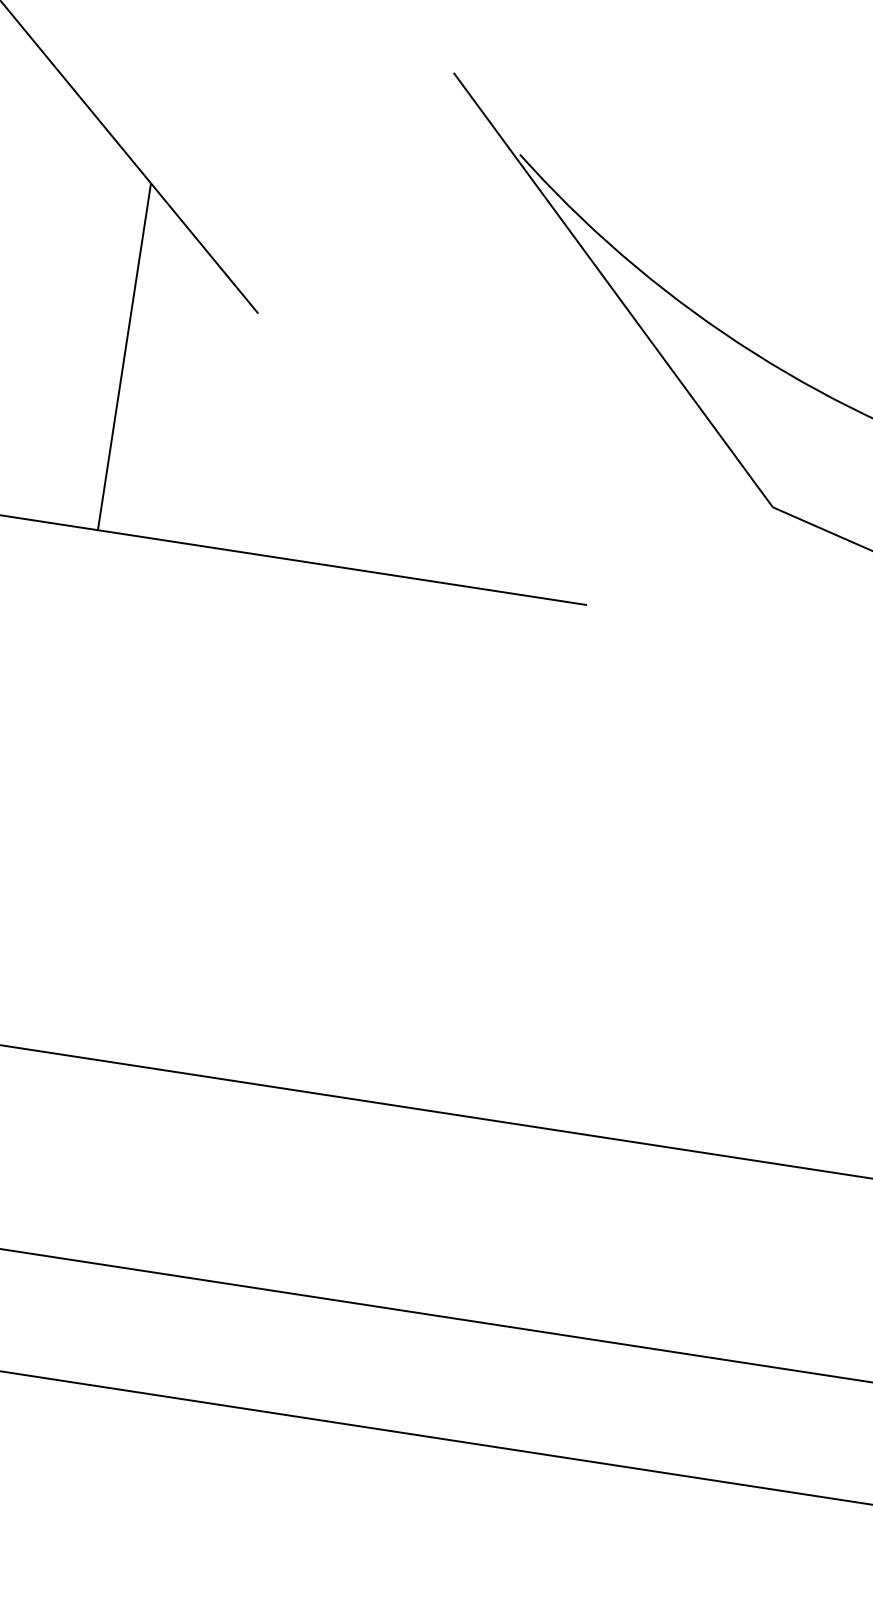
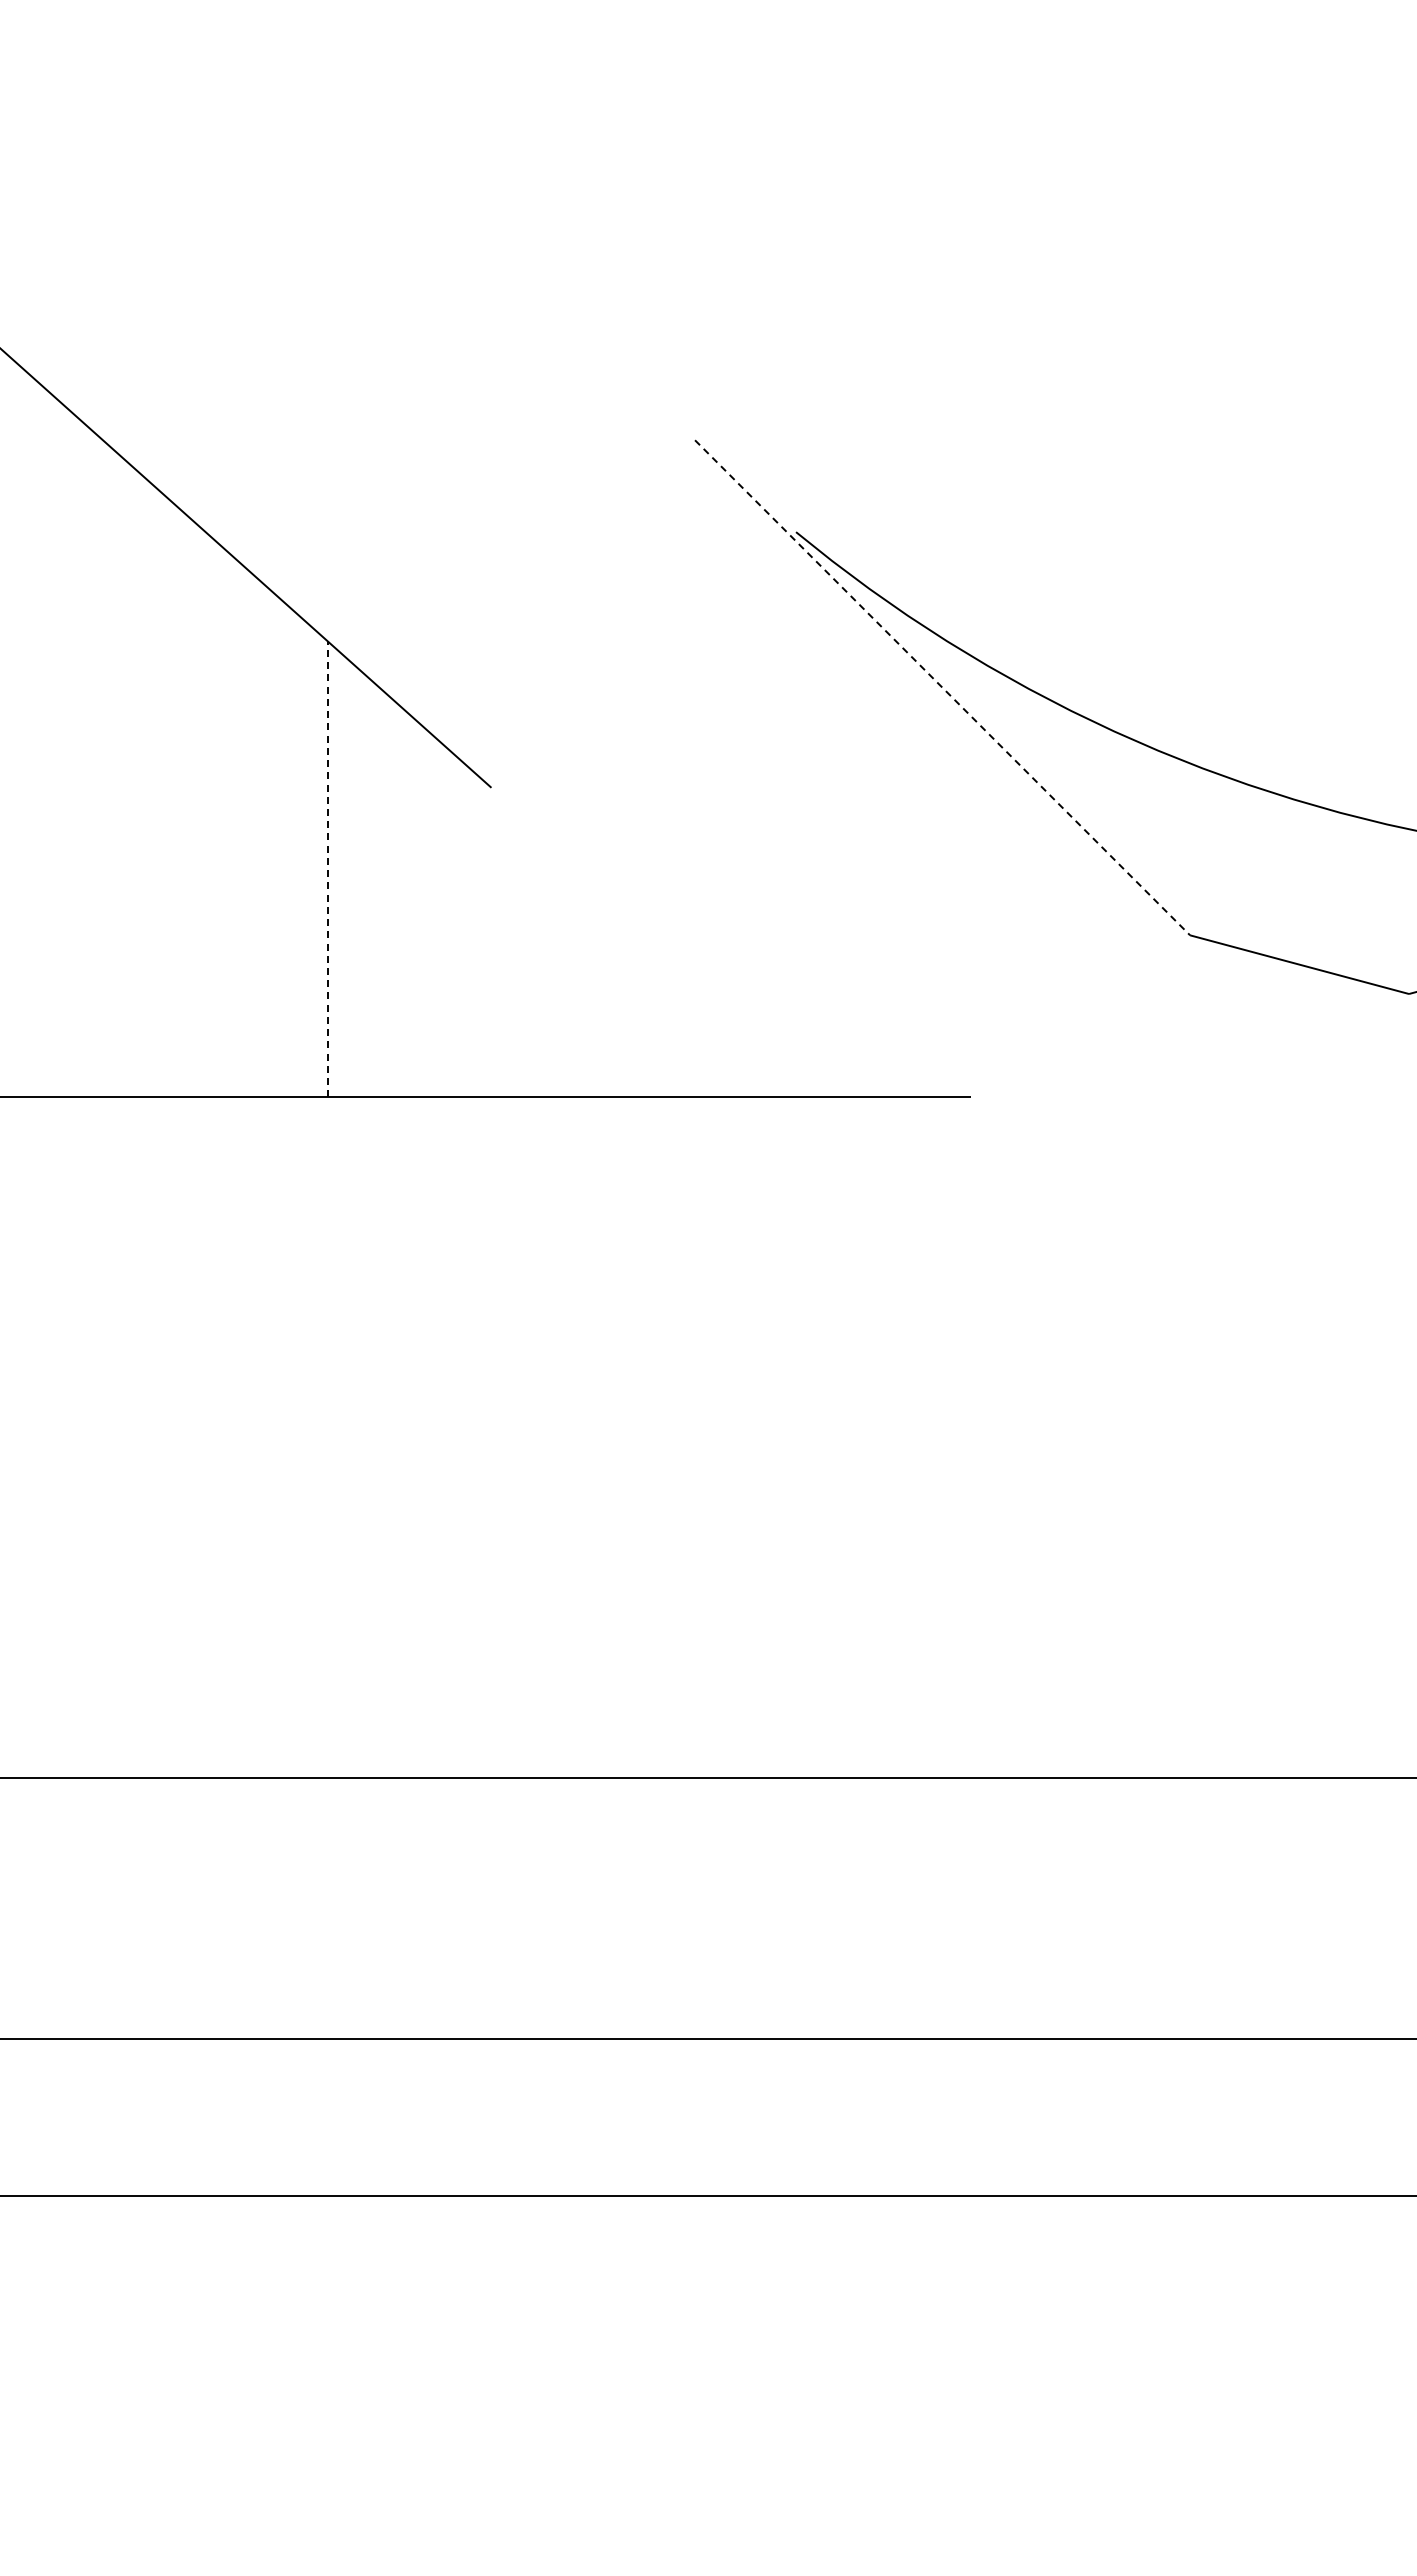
line: (613, 290) -> (942, 688), solid -> dashed
line: (124, 356) -> (328, 869), solid -> dashed

